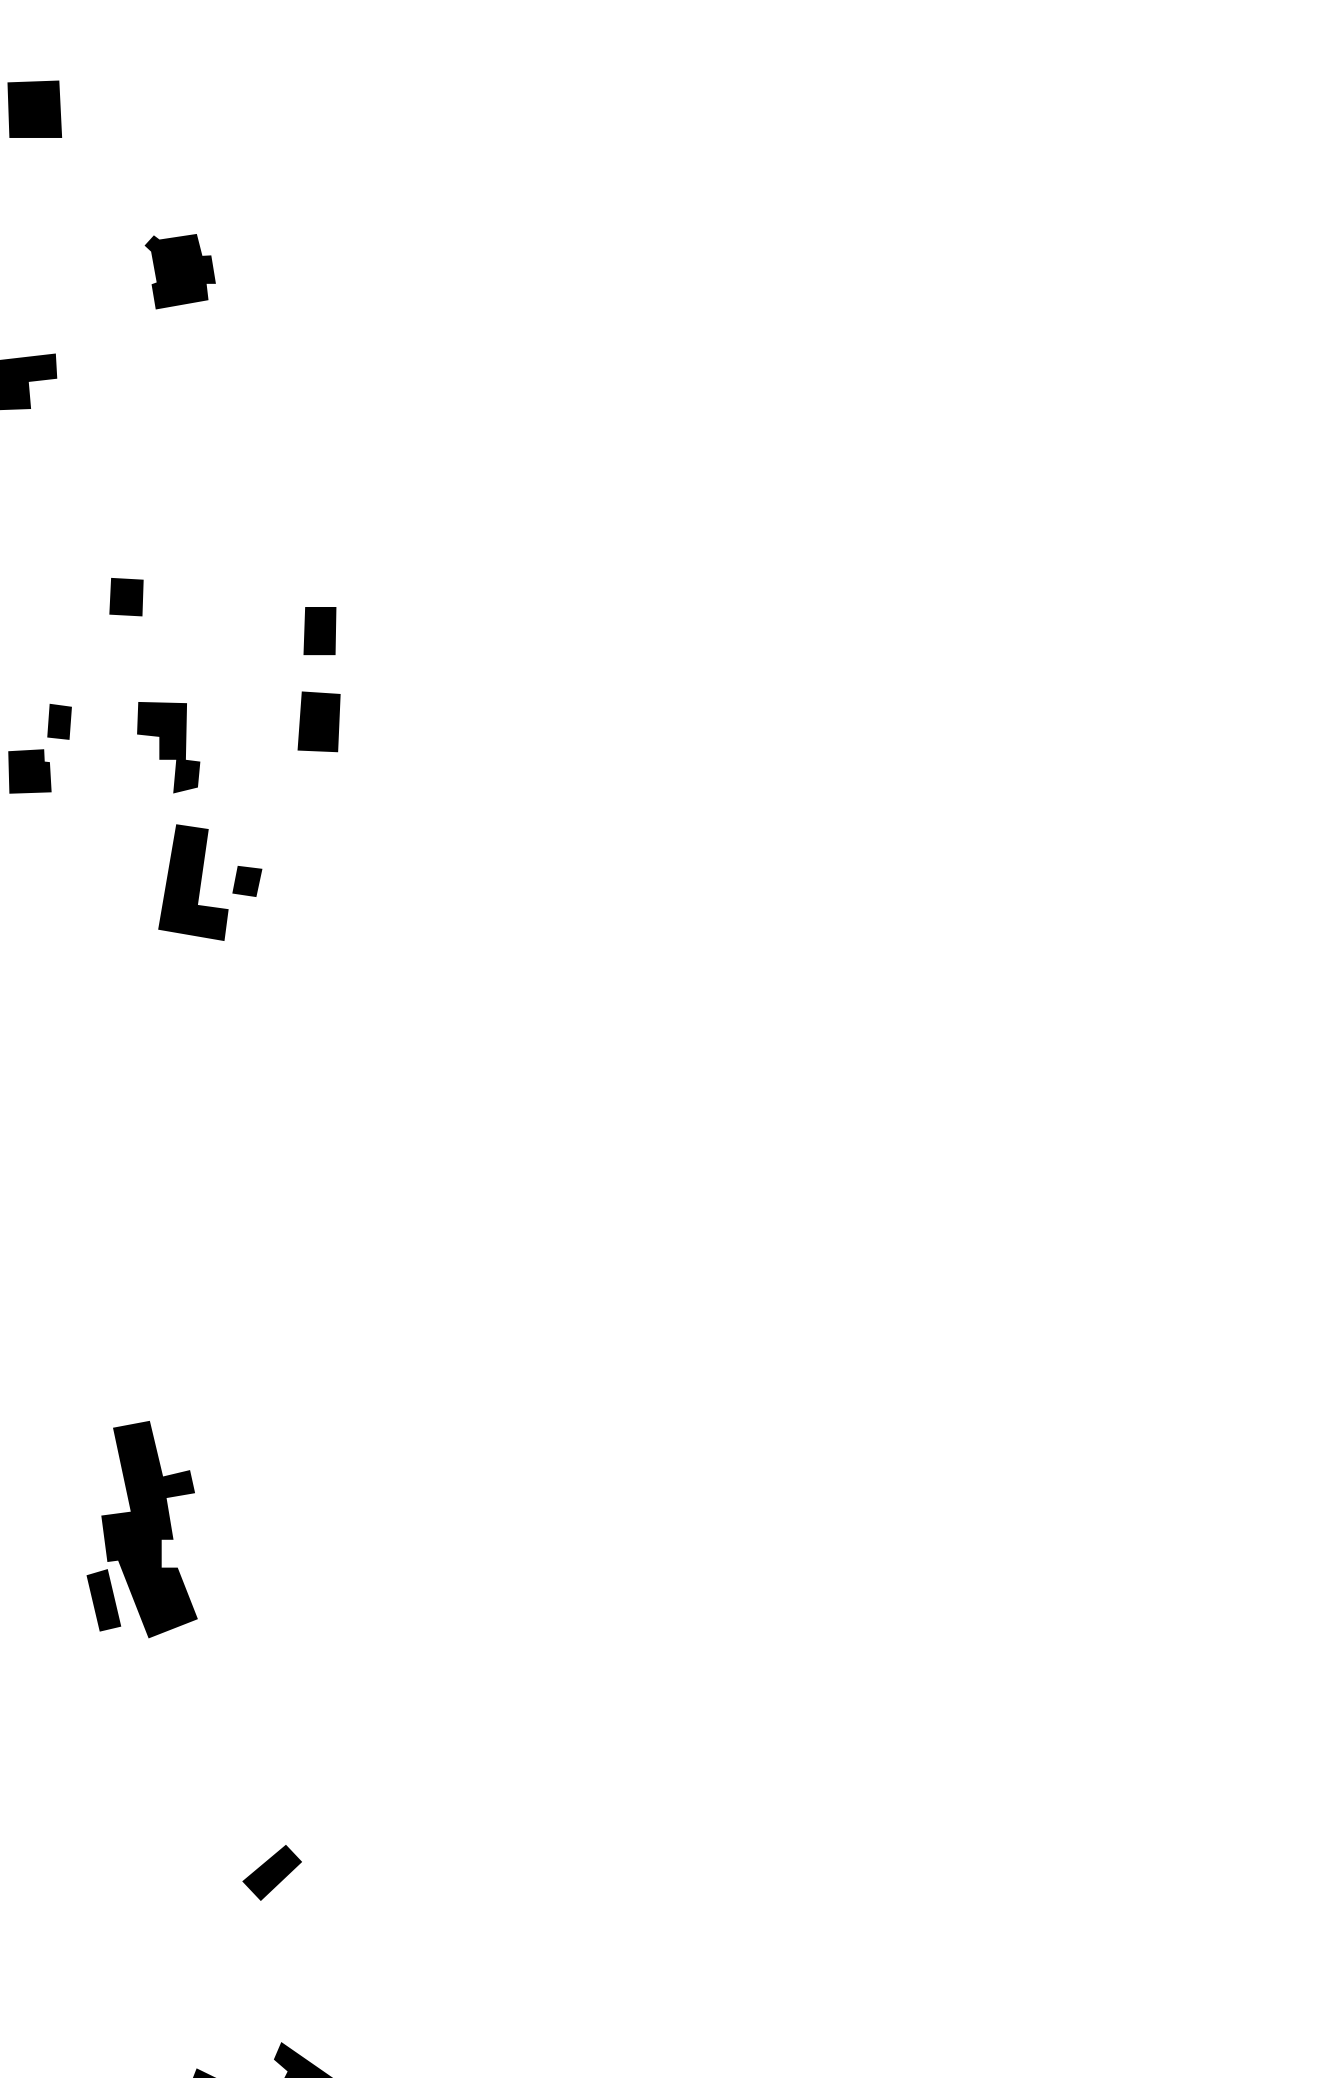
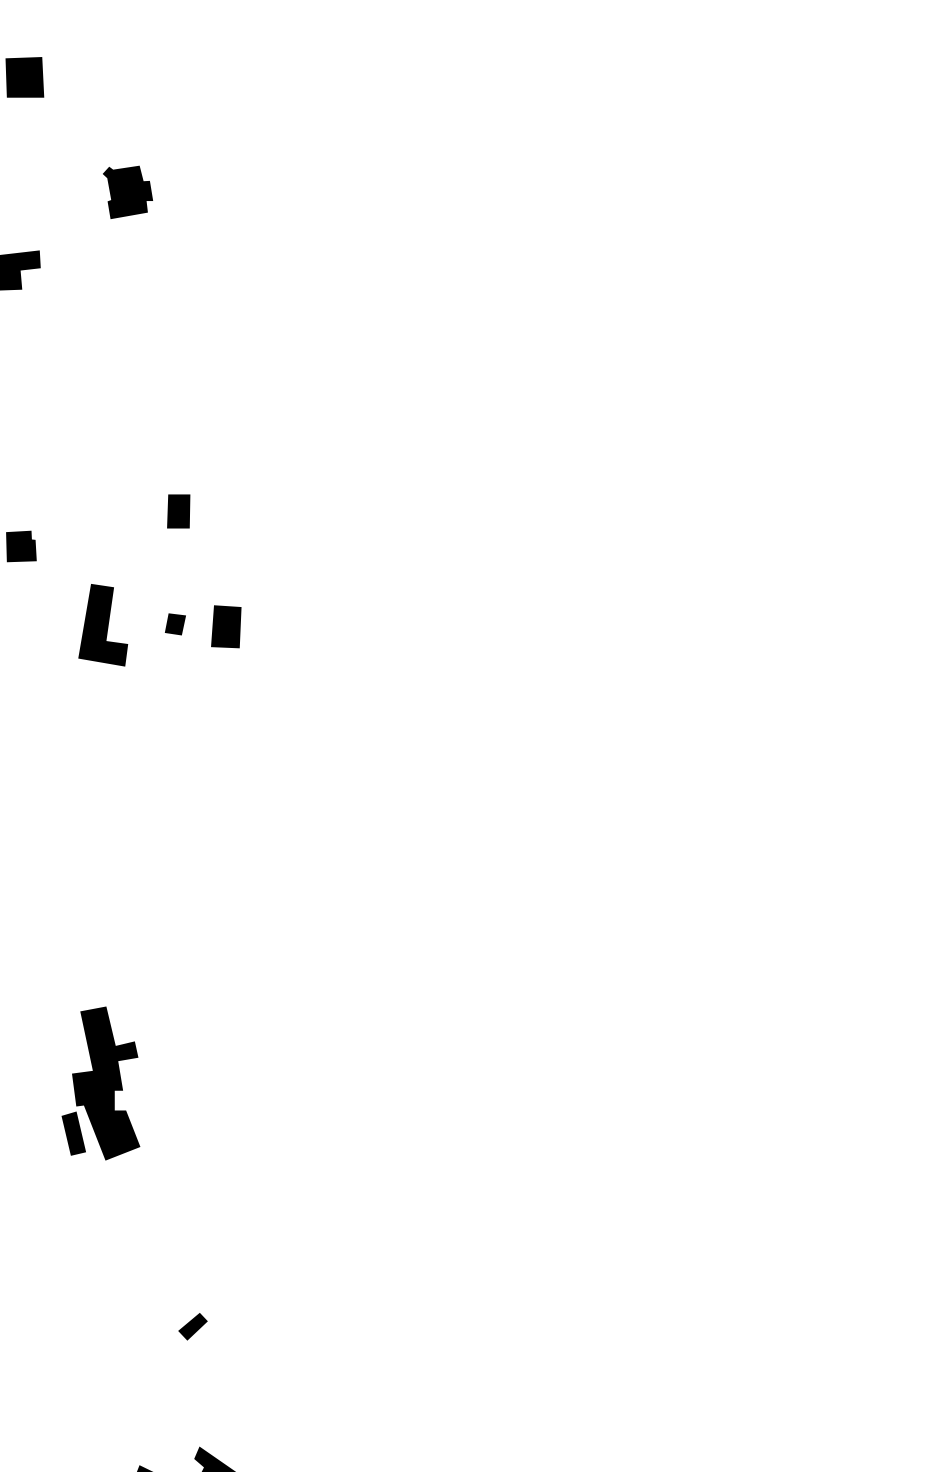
part: (126, 597) -> (89, 423), removed
part: (319, 631) -> (178, 511), moved
fill: (59, 721) -> (42, 511), removed
part: (318, 721) -> (225, 626), moved
fill: (168, 747) -> (119, 529), removed
part: (193, 882) -> (103, 625), moved
part: (271, 1872) -> (192, 1326), size x0.7

